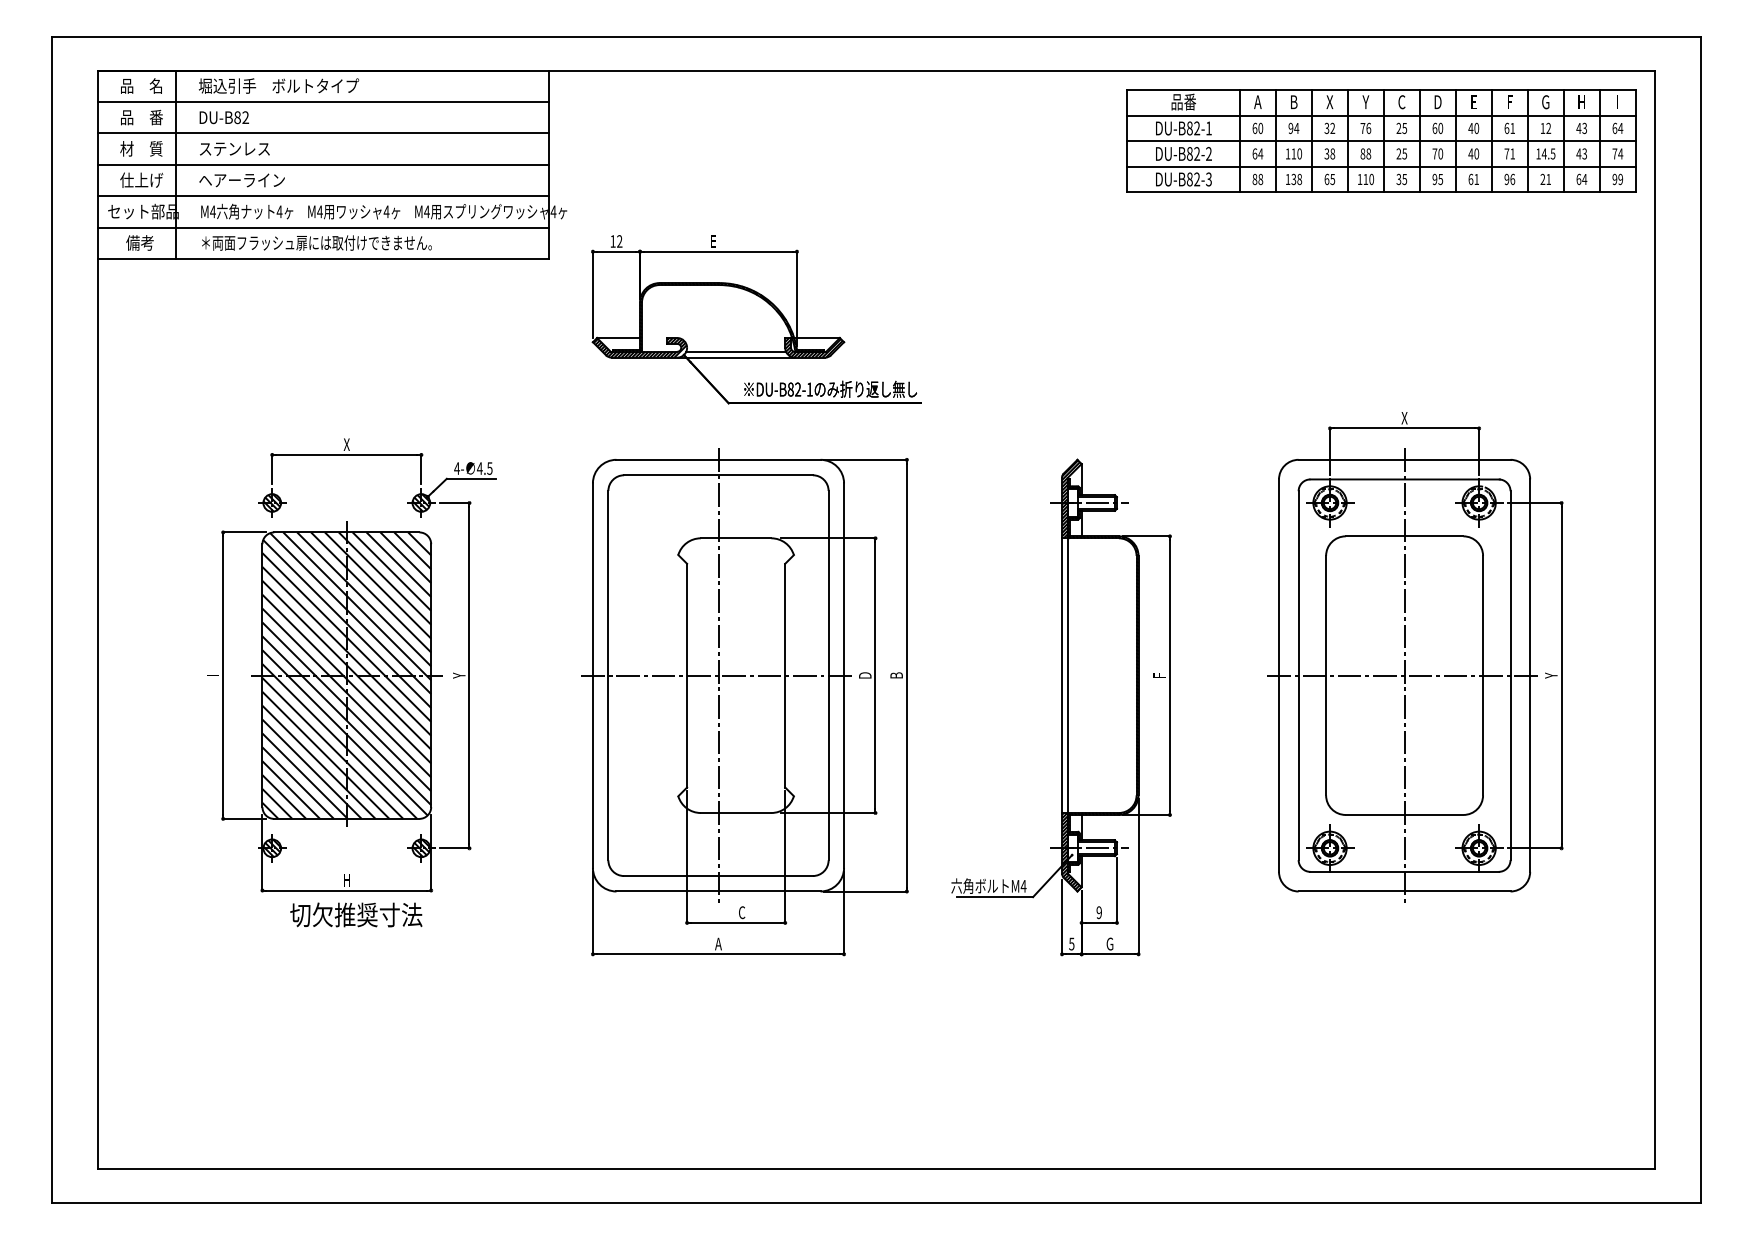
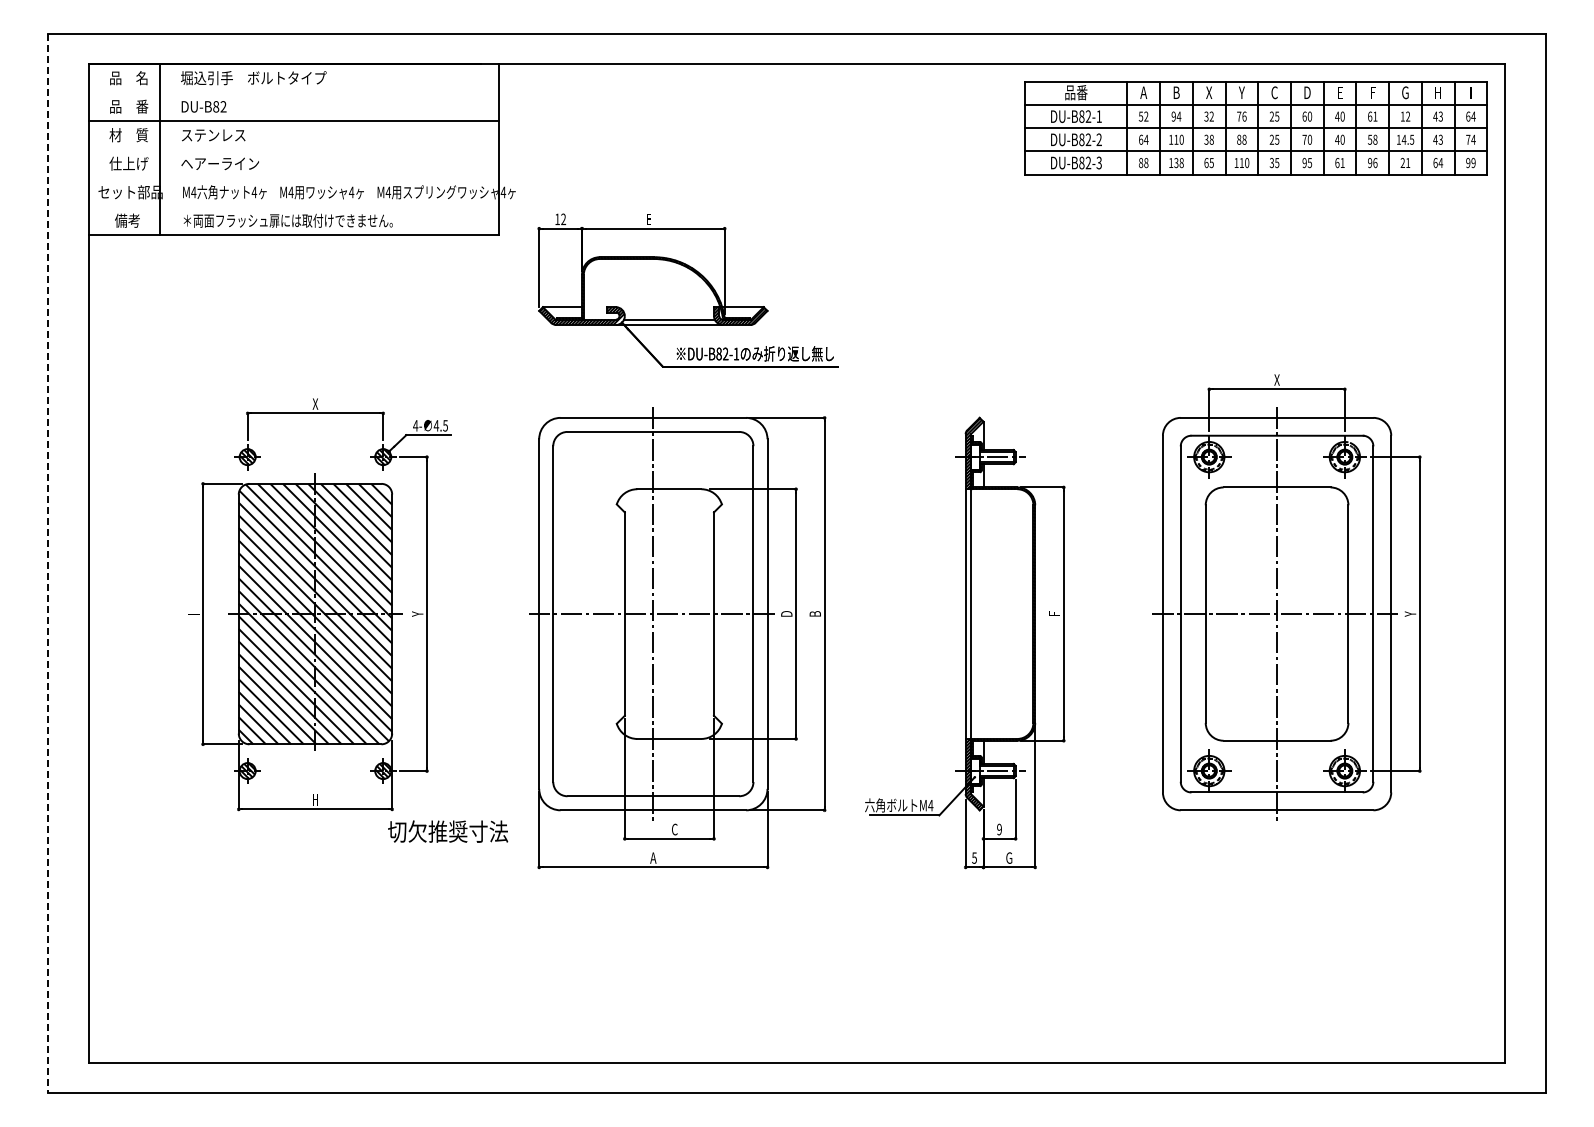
line: (322, 101) -> (293, 92), removed
text: (1257, 128) -> (1143, 116), 60 -> 52
text: (1509, 153) -> (1372, 139), 71 -> 58
line: (322, 164) -> (293, 149), removed
line: (322, 196) -> (293, 178), removed
line: (322, 227) -> (293, 206), removed
line: (52, 620) -> (47, 563), solid -> dashed
text: (356, 914) -> (448, 831), moved

